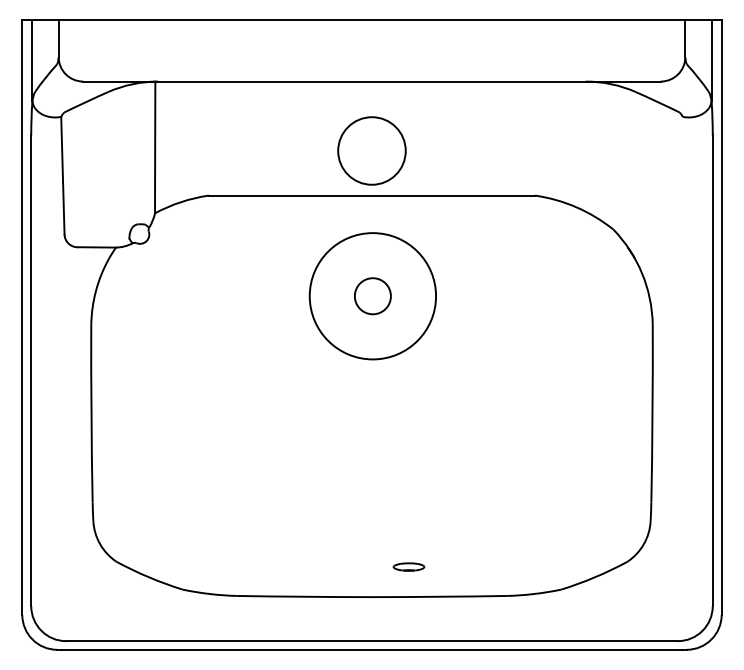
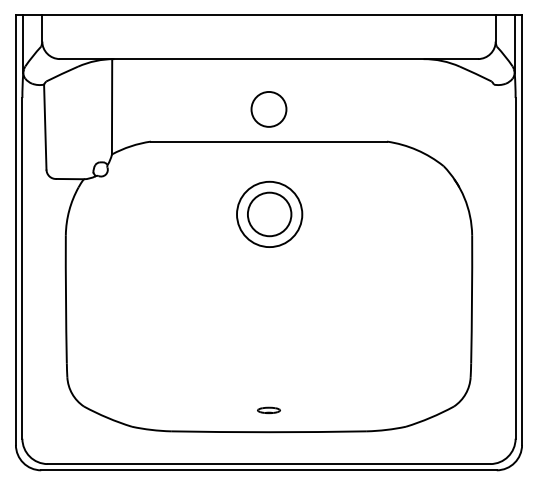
circle: (371, 151) -> (268, 109), size x0.71
circle: (372, 296) -> (269, 214), size x0.71
circle: (372, 296) -> (269, 214), size x1.67
part: (408, 566) -> (268, 410), moved

